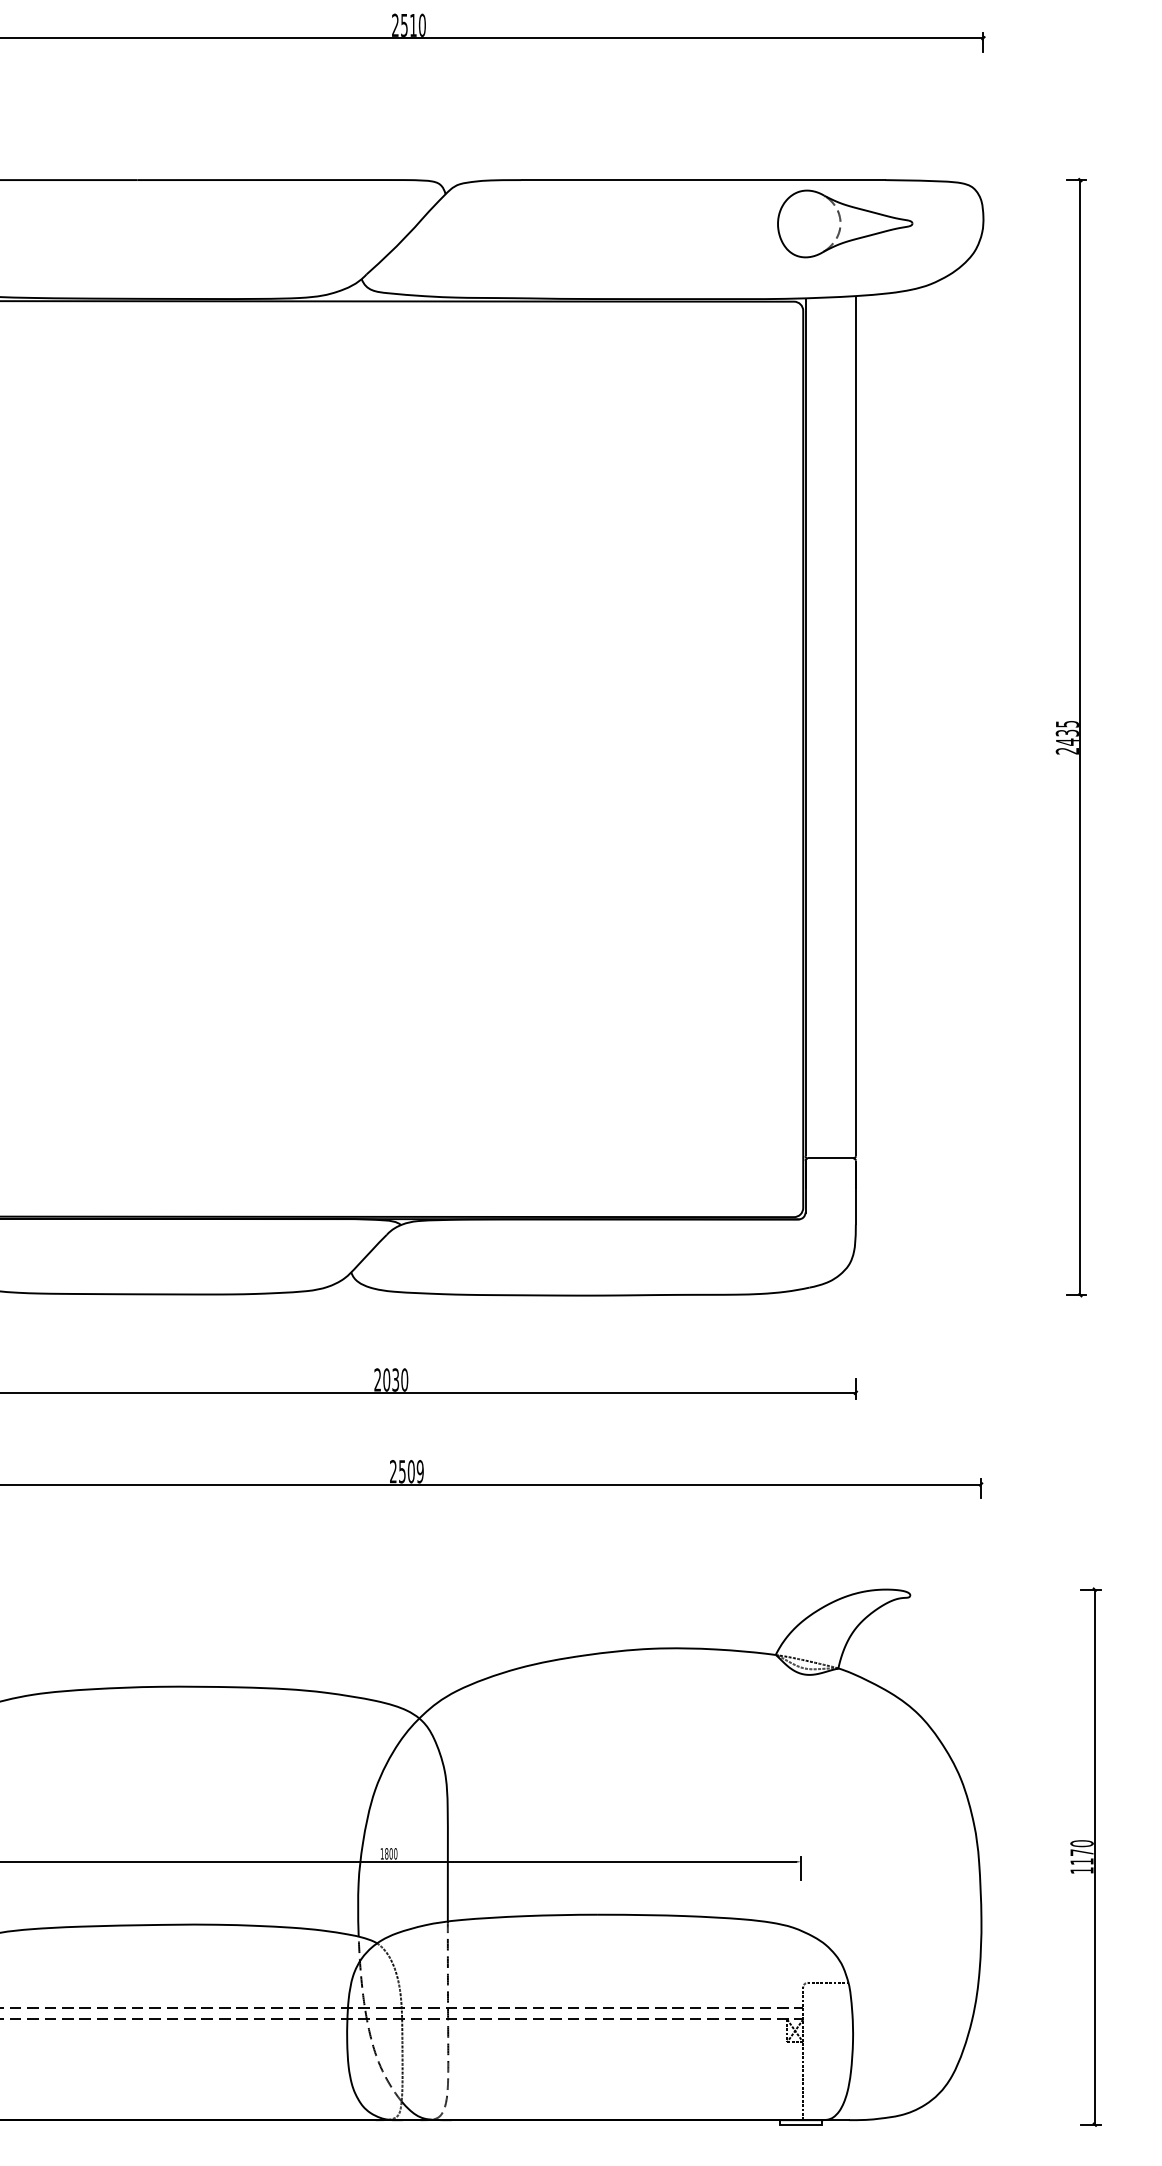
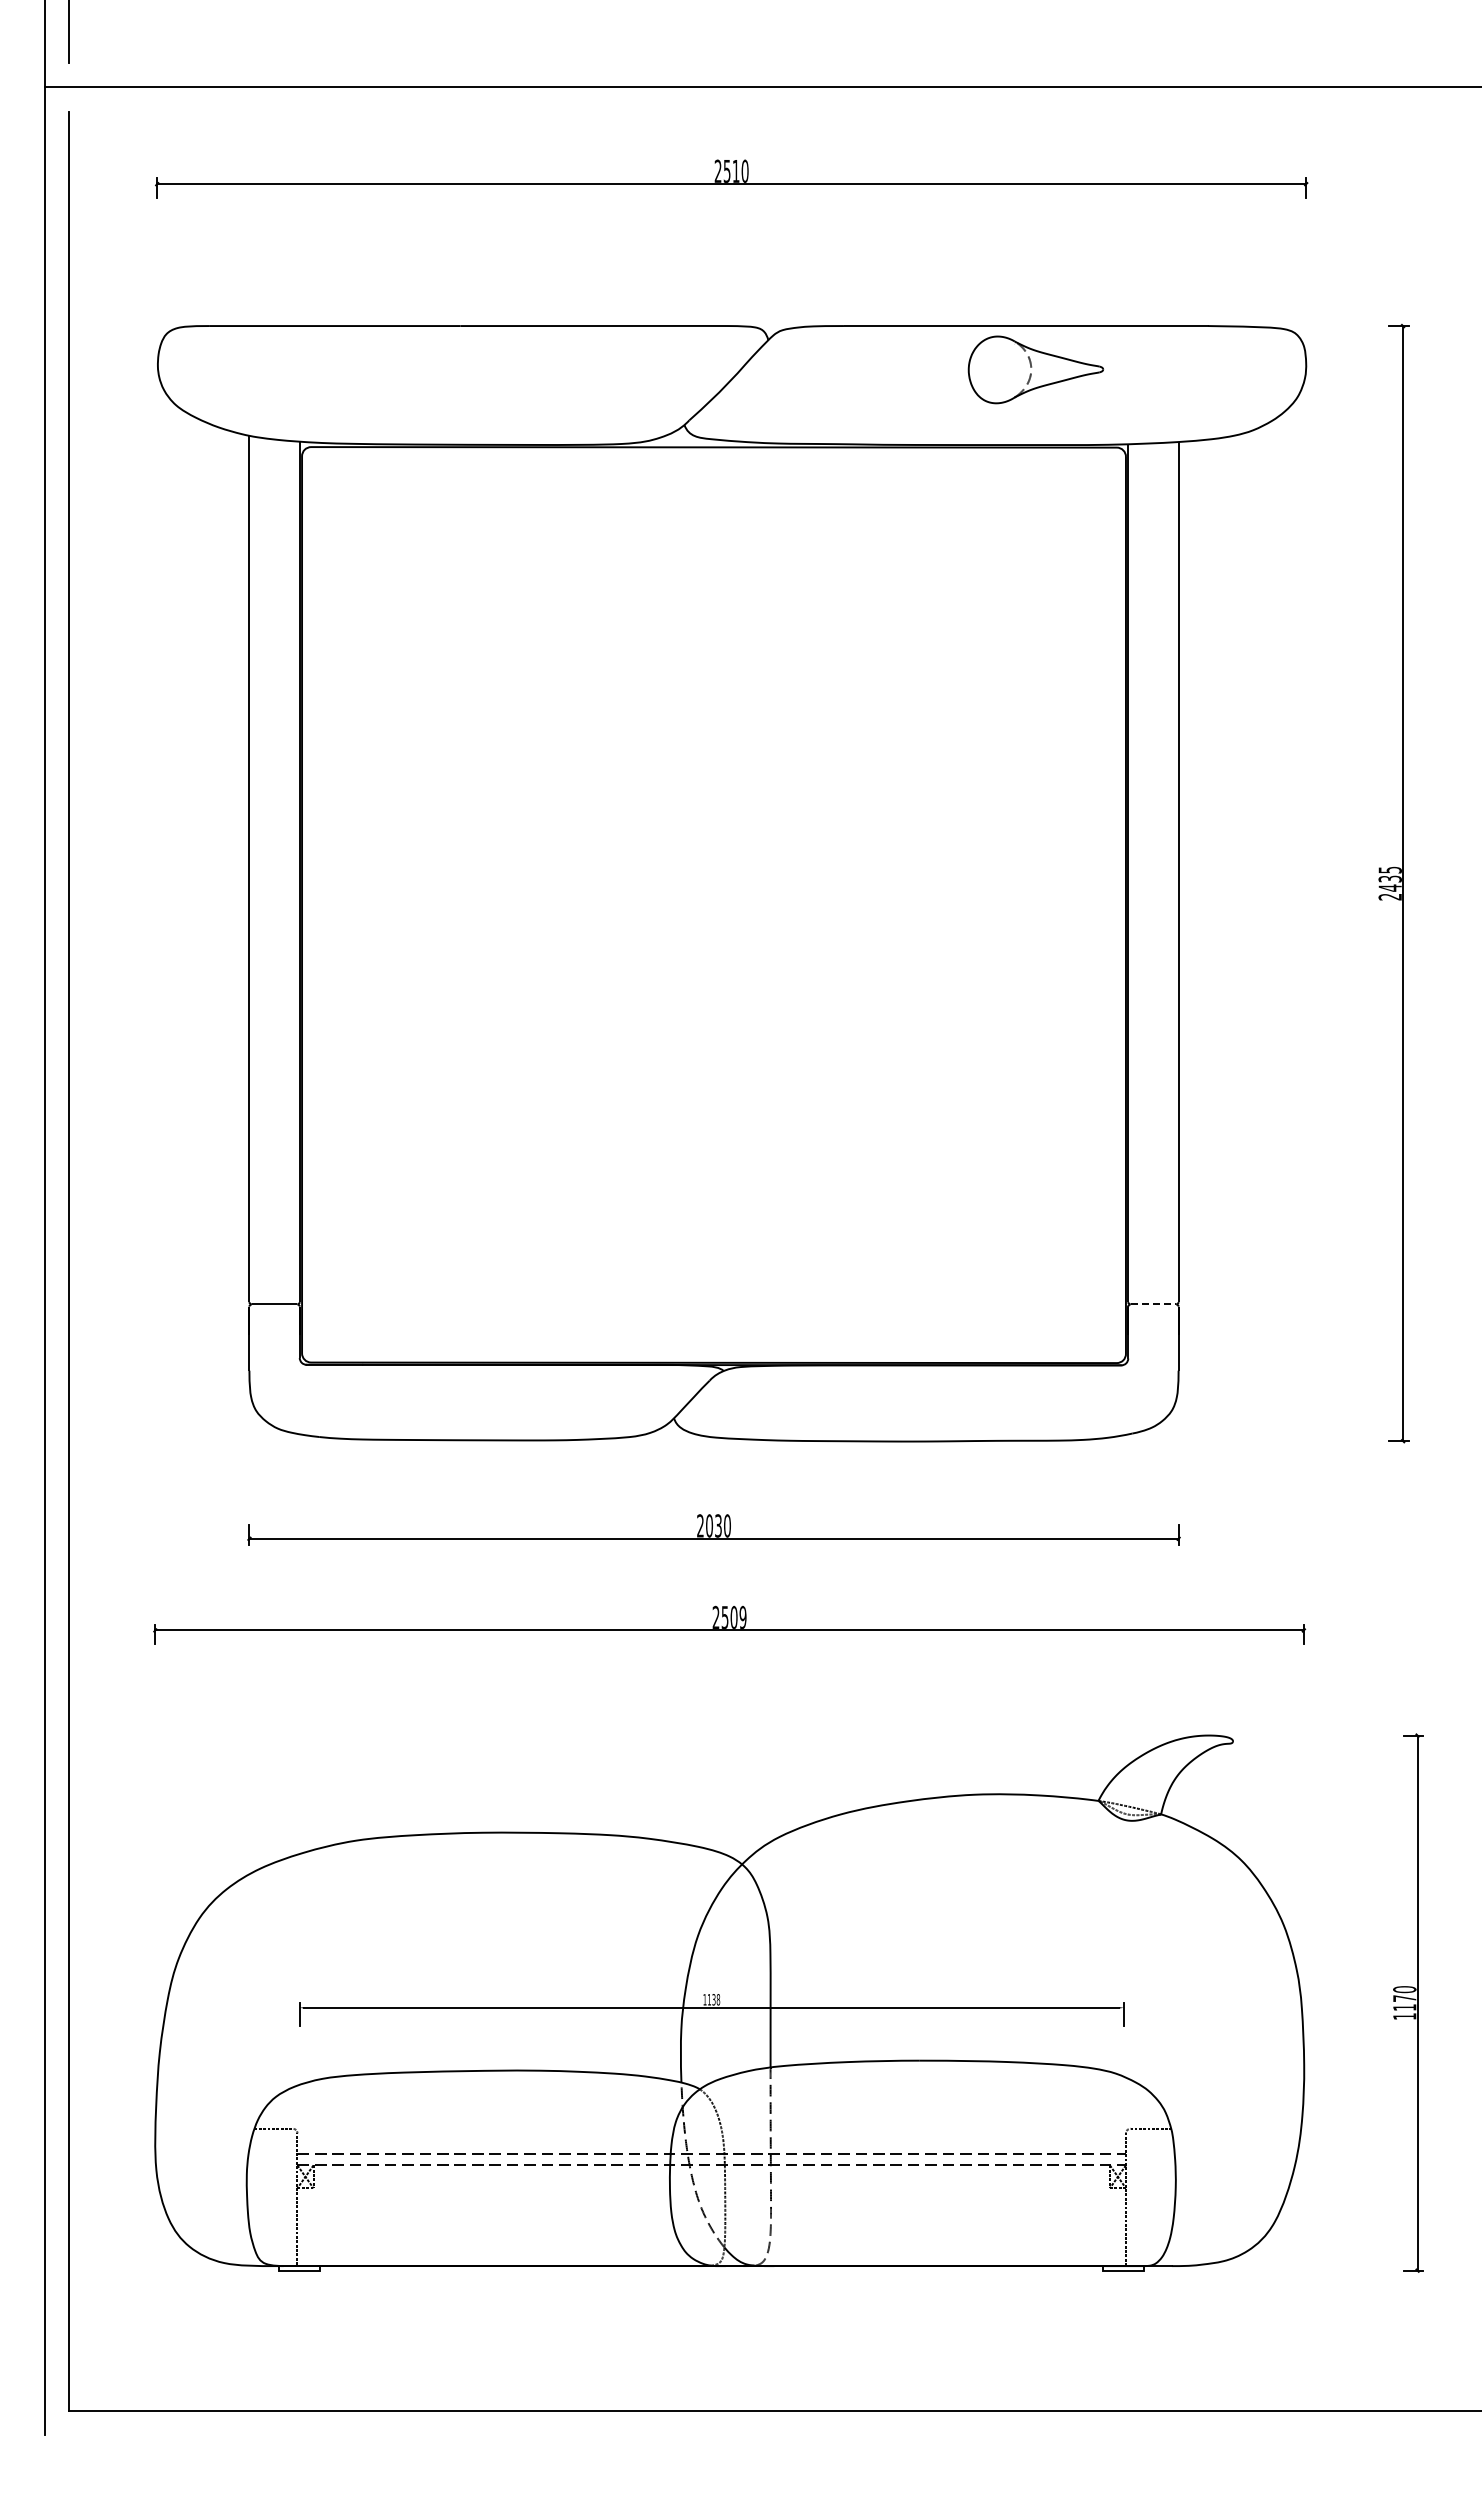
part: (844, 223) -> (1035, 369), moved
line: (830, 1158) -> (1153, 1304), solid -> dashed
text: (390, 1853) -> (713, 1999), 1800 -> 1138

